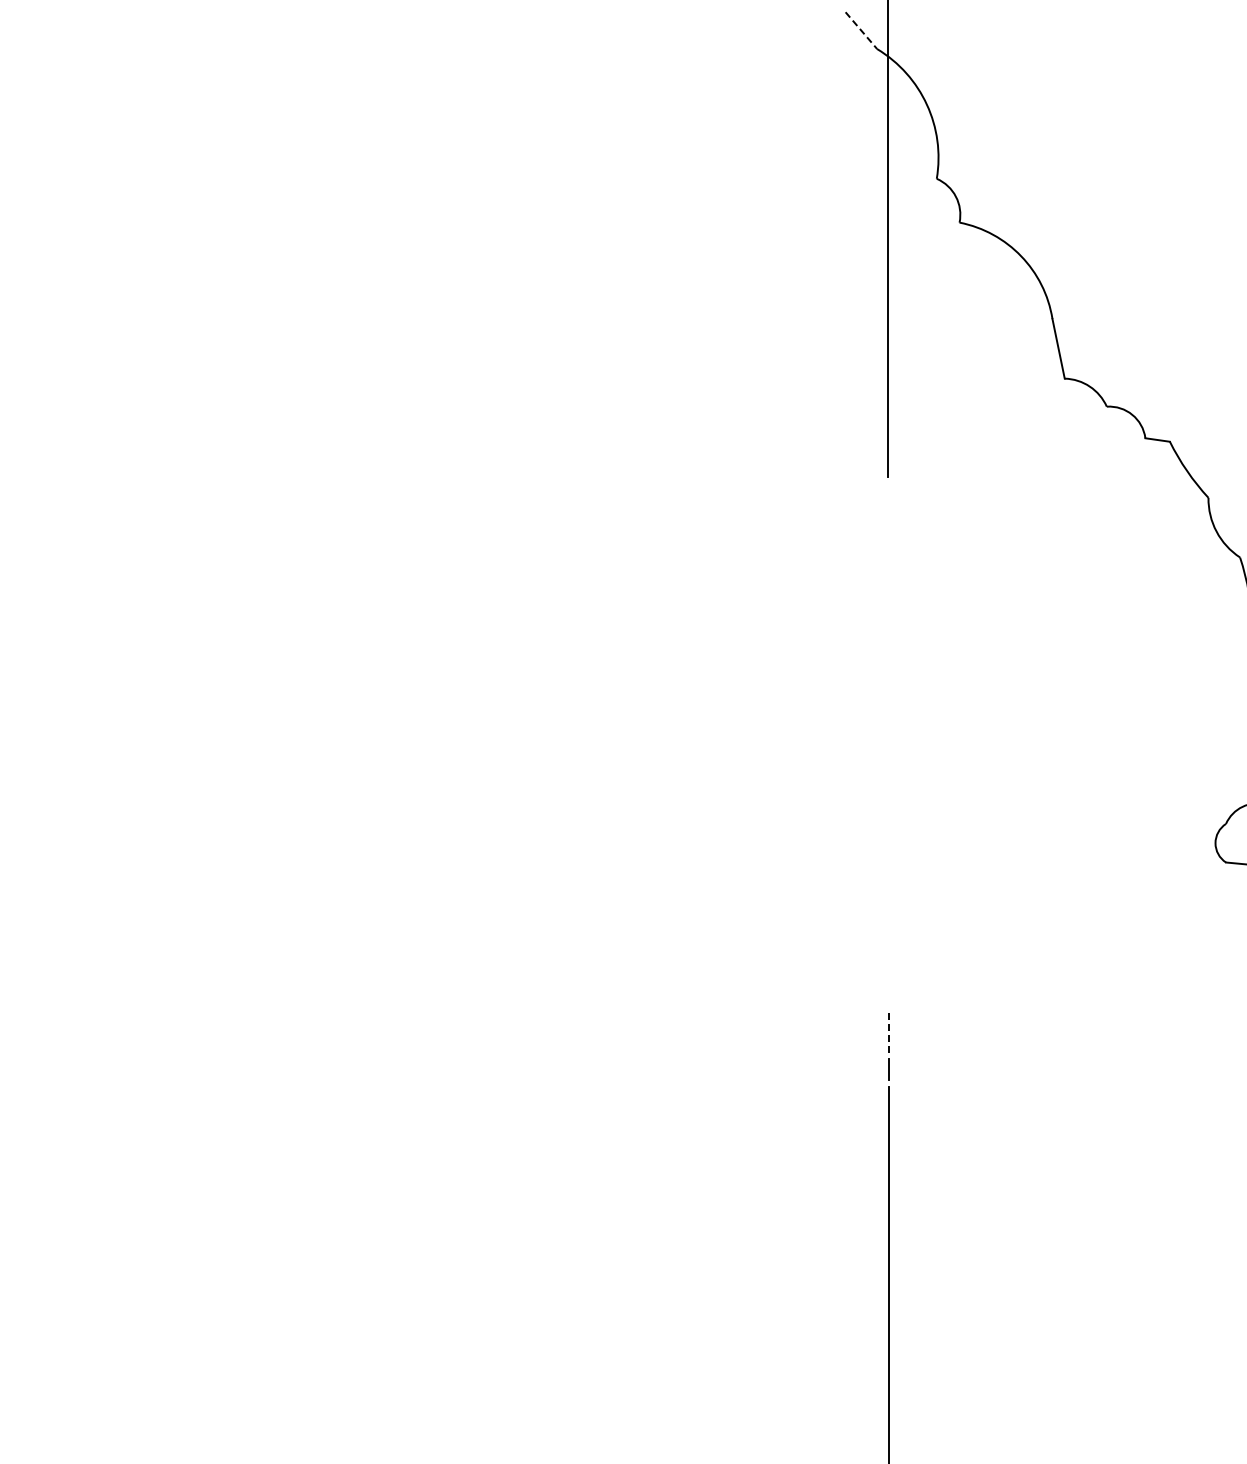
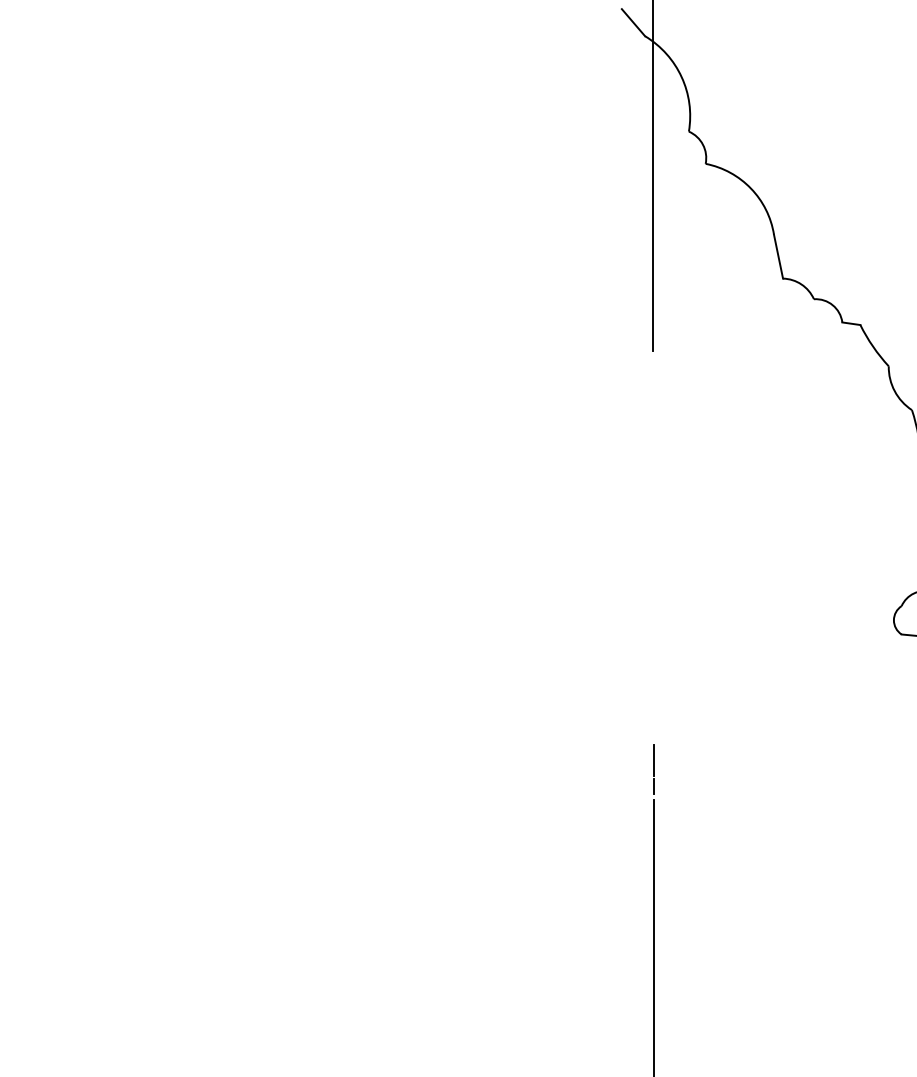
line: (861, 31) -> (633, 23), dashed -> solid
line: (889, 1034) -> (654, 760), dashed -> solid

